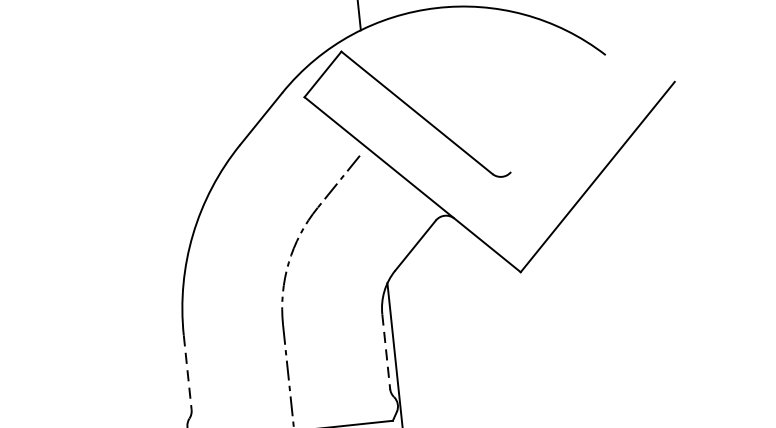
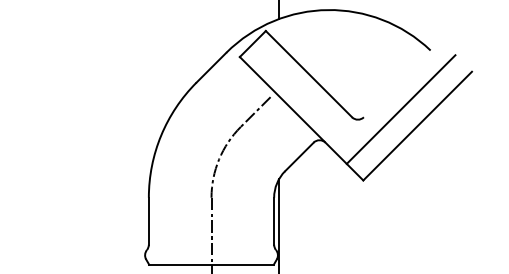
line: (567, 153) -> (400, 109), added
line: (386, 352) -> (274, 221), dashed -> solid
line: (187, 373) -> (148, 221), dashed -> solid

